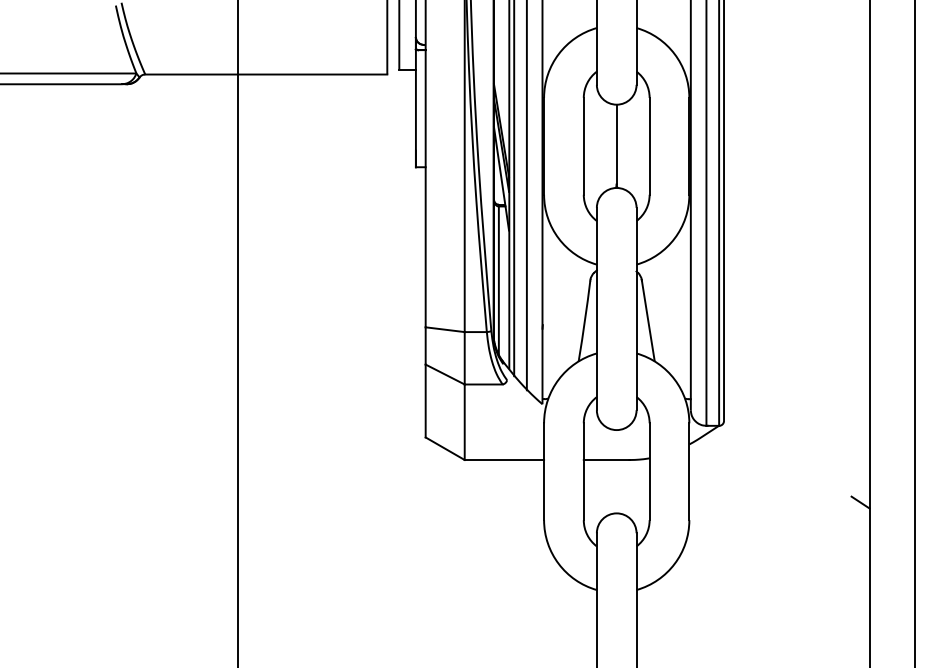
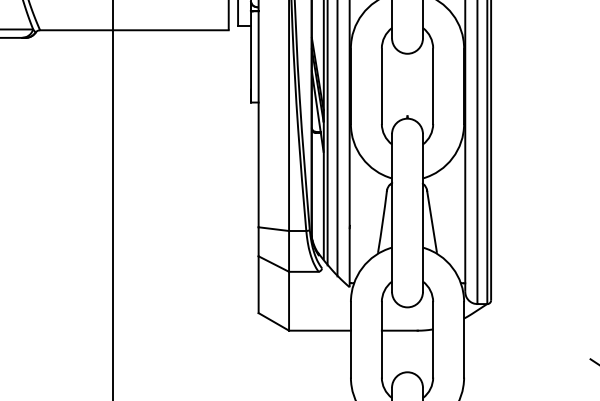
line: (616, 143) -> (407, 84), removed
line: (498, 281) -> (315, 191), removed

